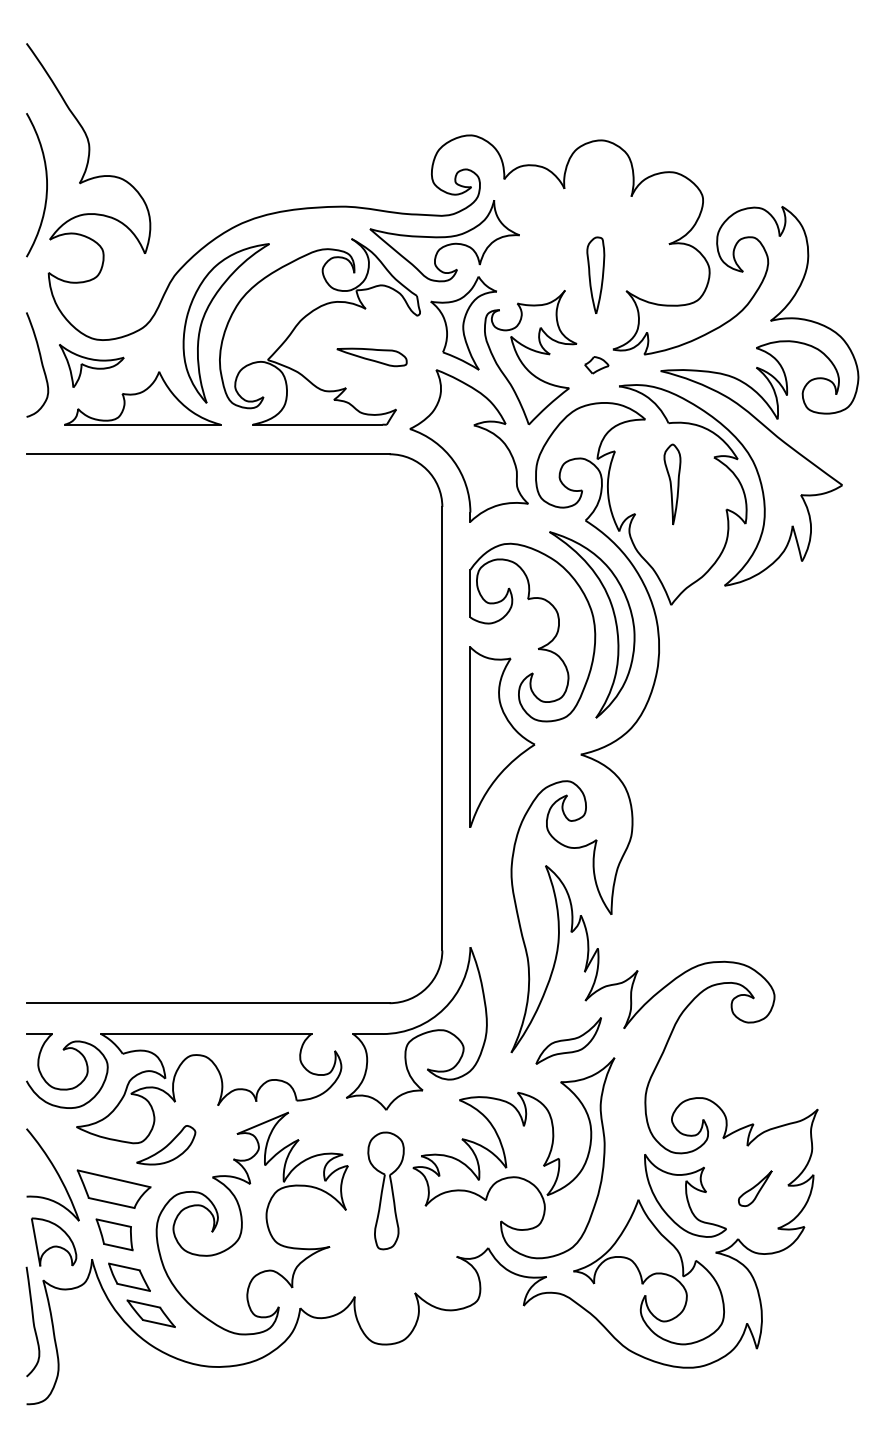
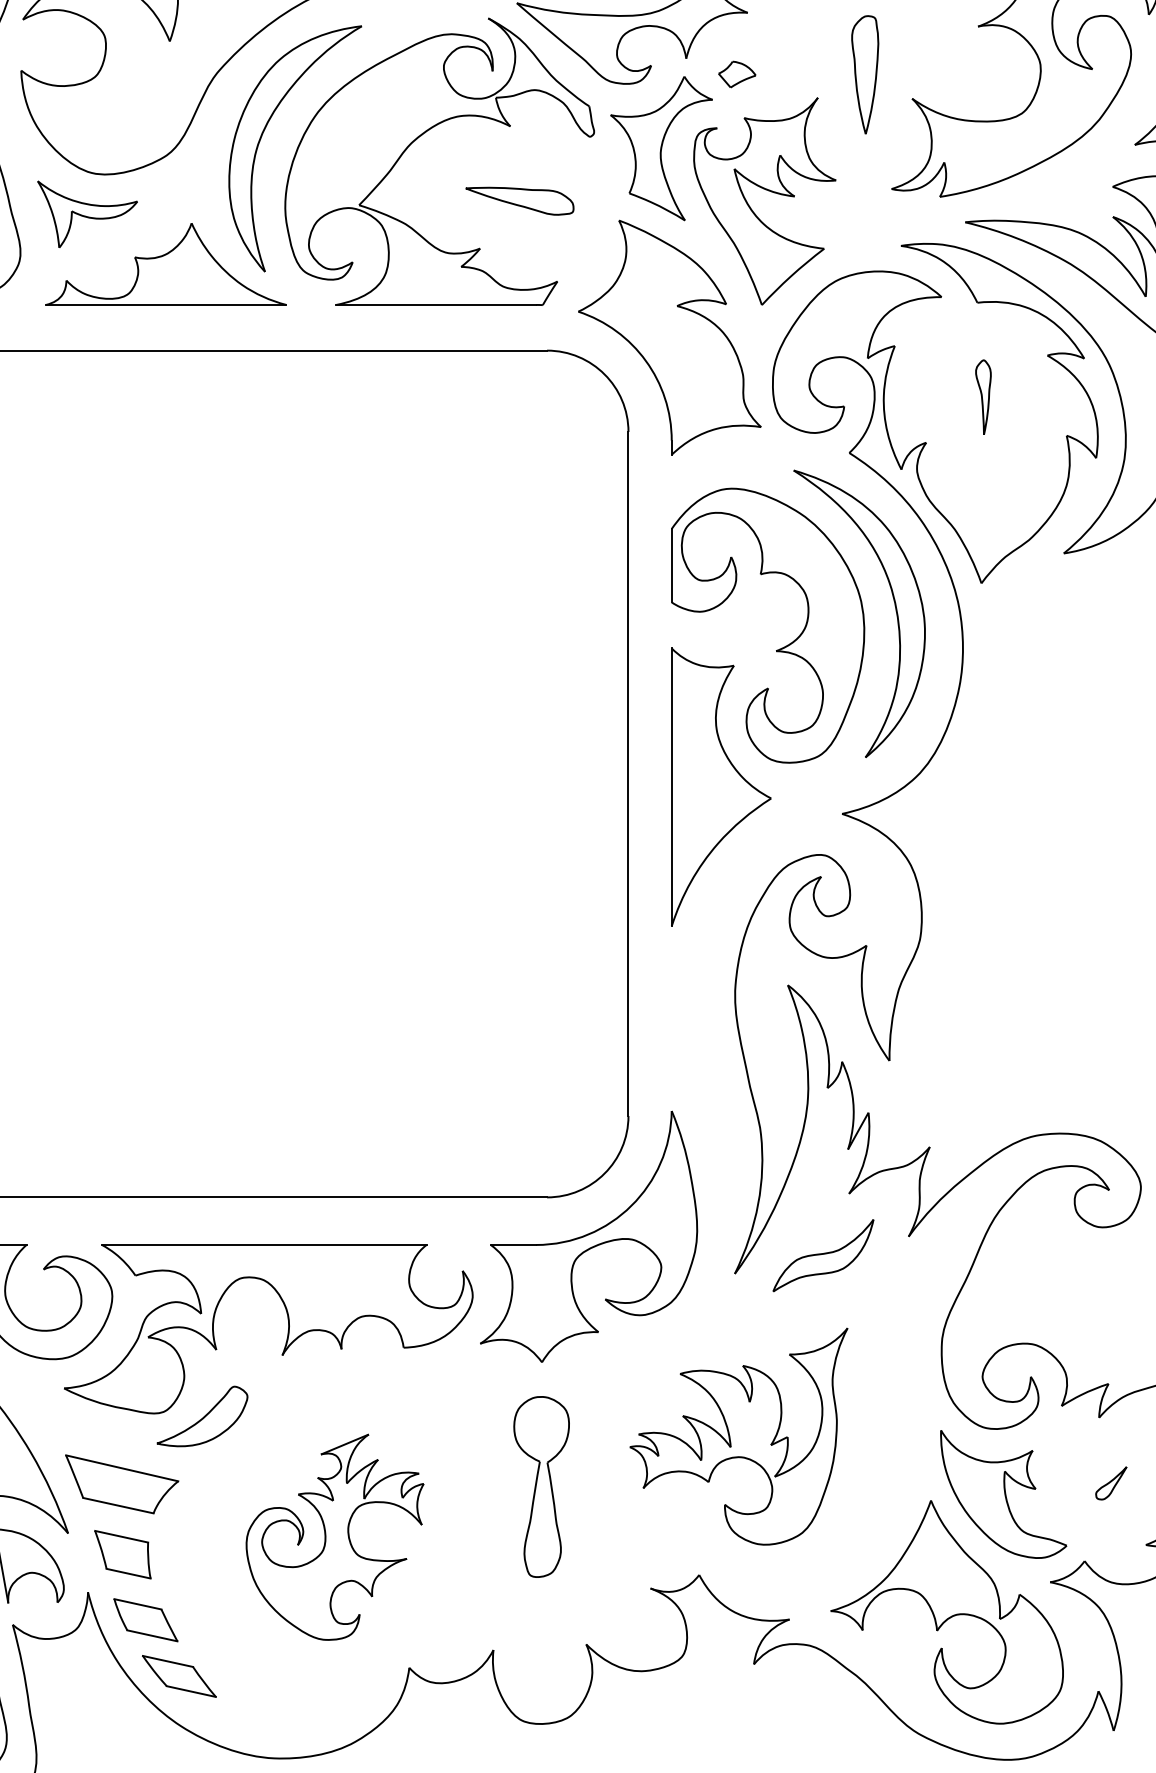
part: (596, 365) -> (736, 74), moved
part: (672, 484) -> (983, 397), size x0.6
part: (513, 1158) -> (738, 1436), size x0.7
part: (755, 1188) -> (1111, 1483), size x0.6
part: (251, 1223) -> (334, 1537), size x0.6

